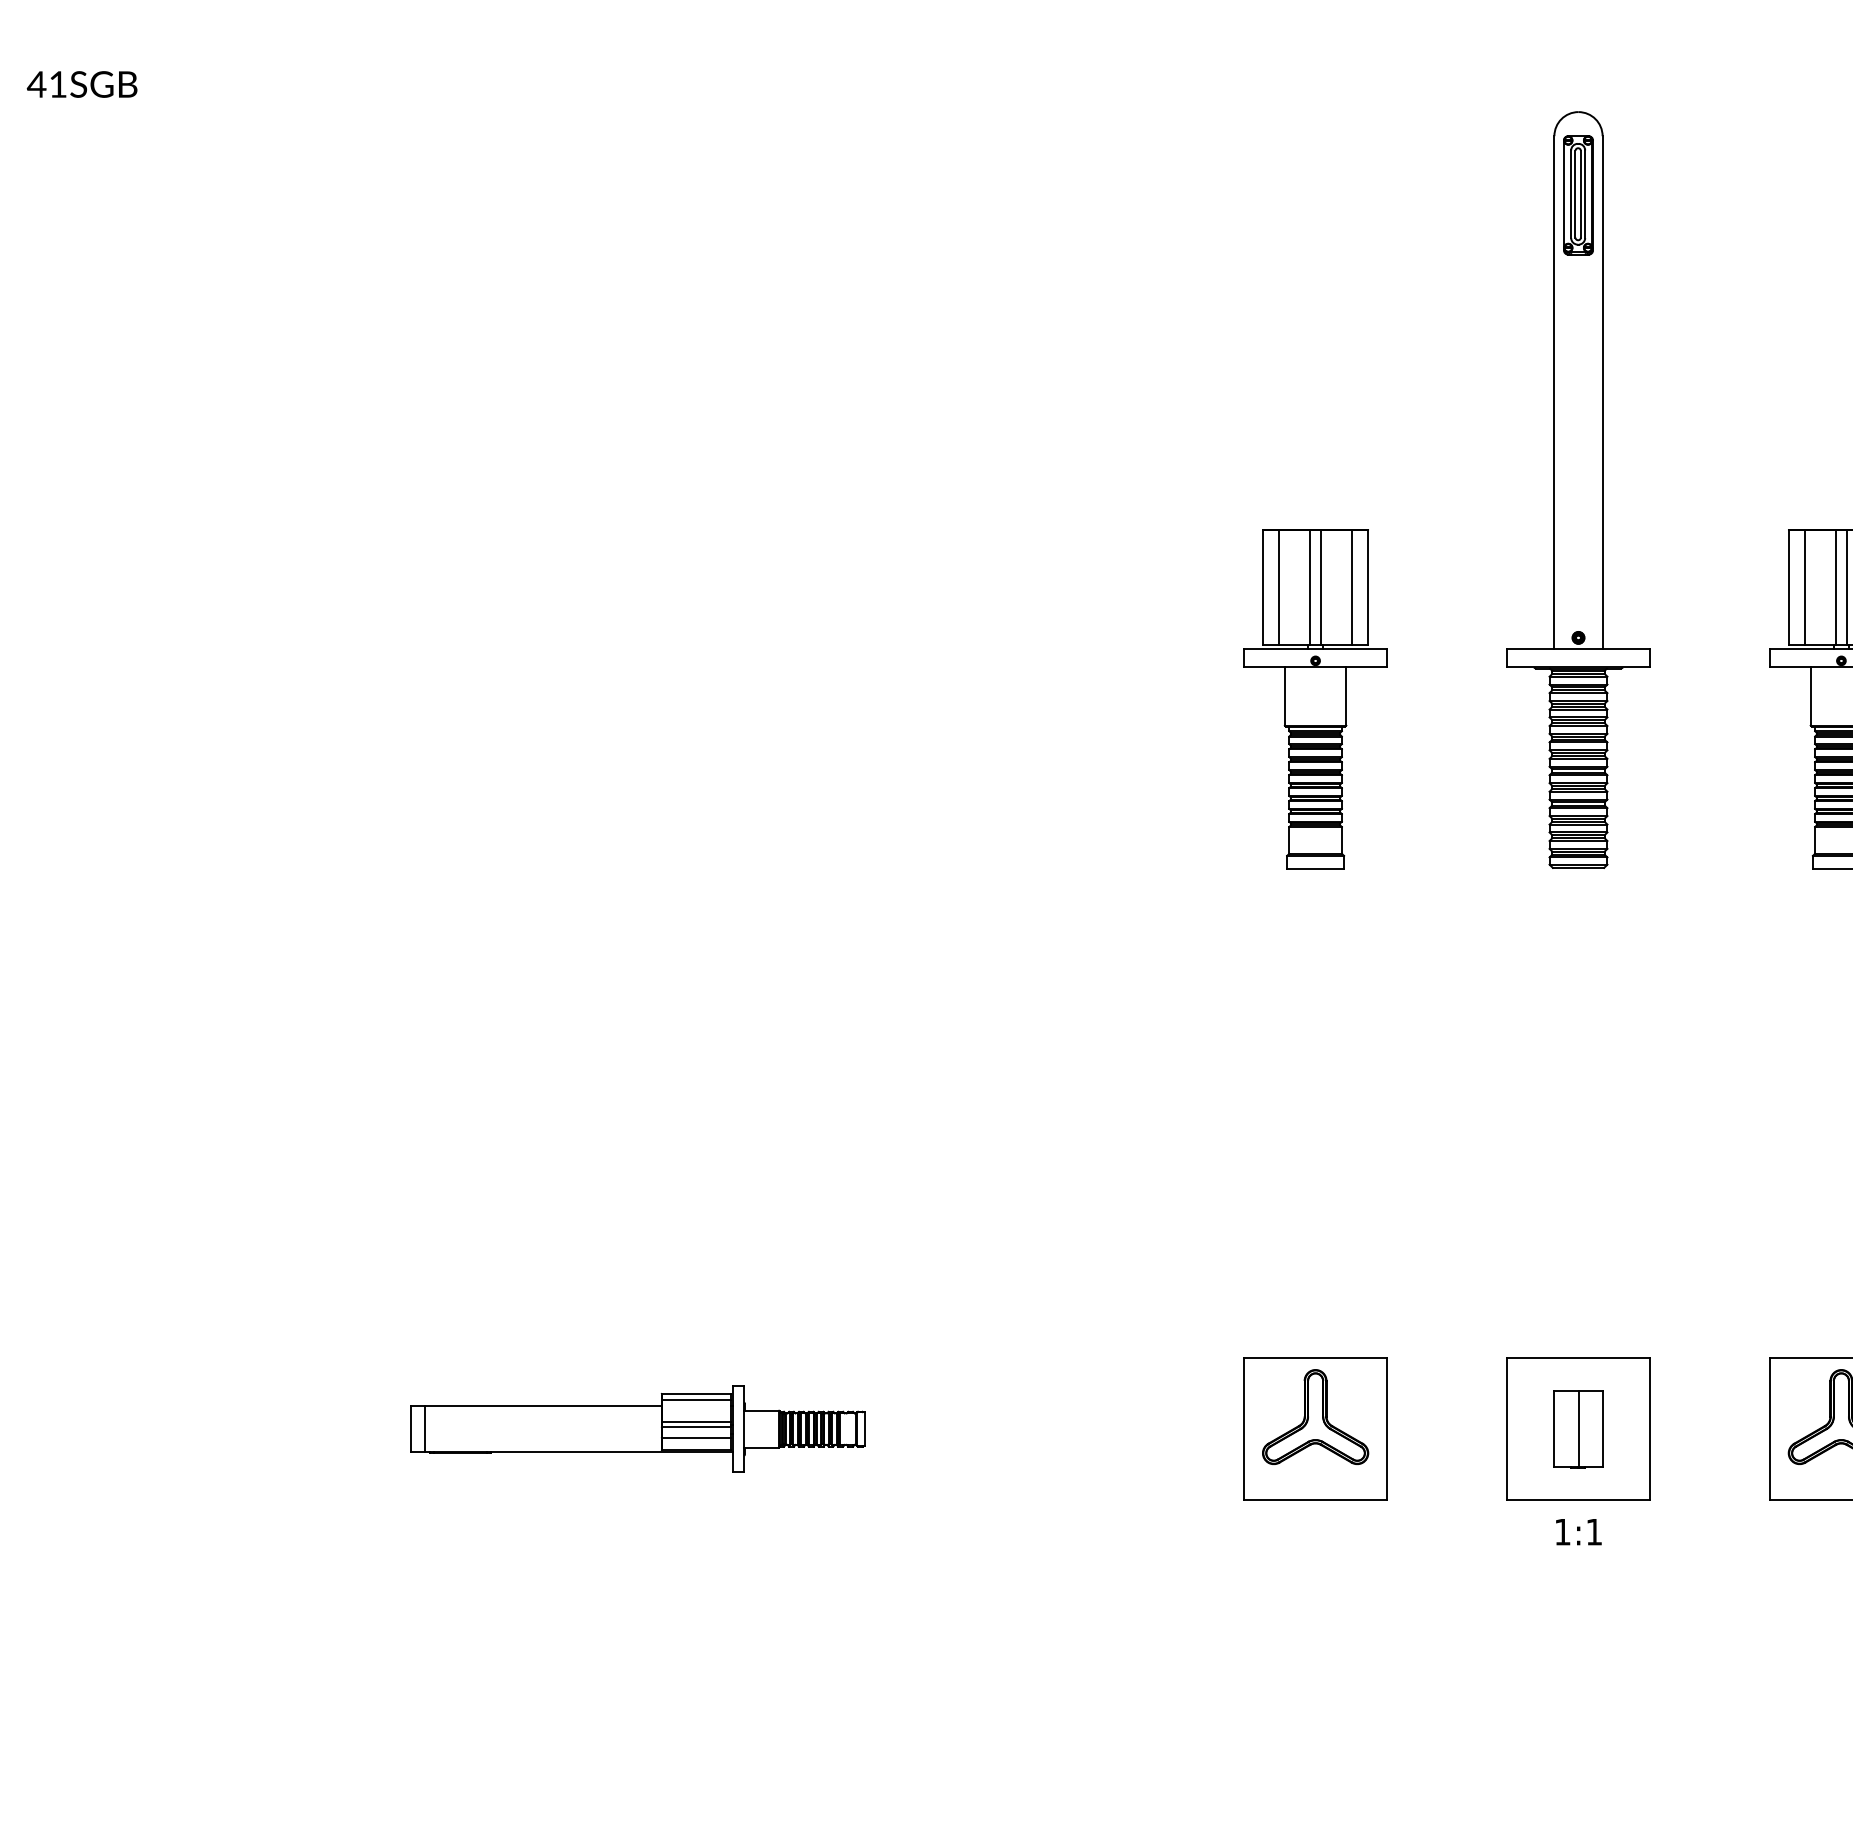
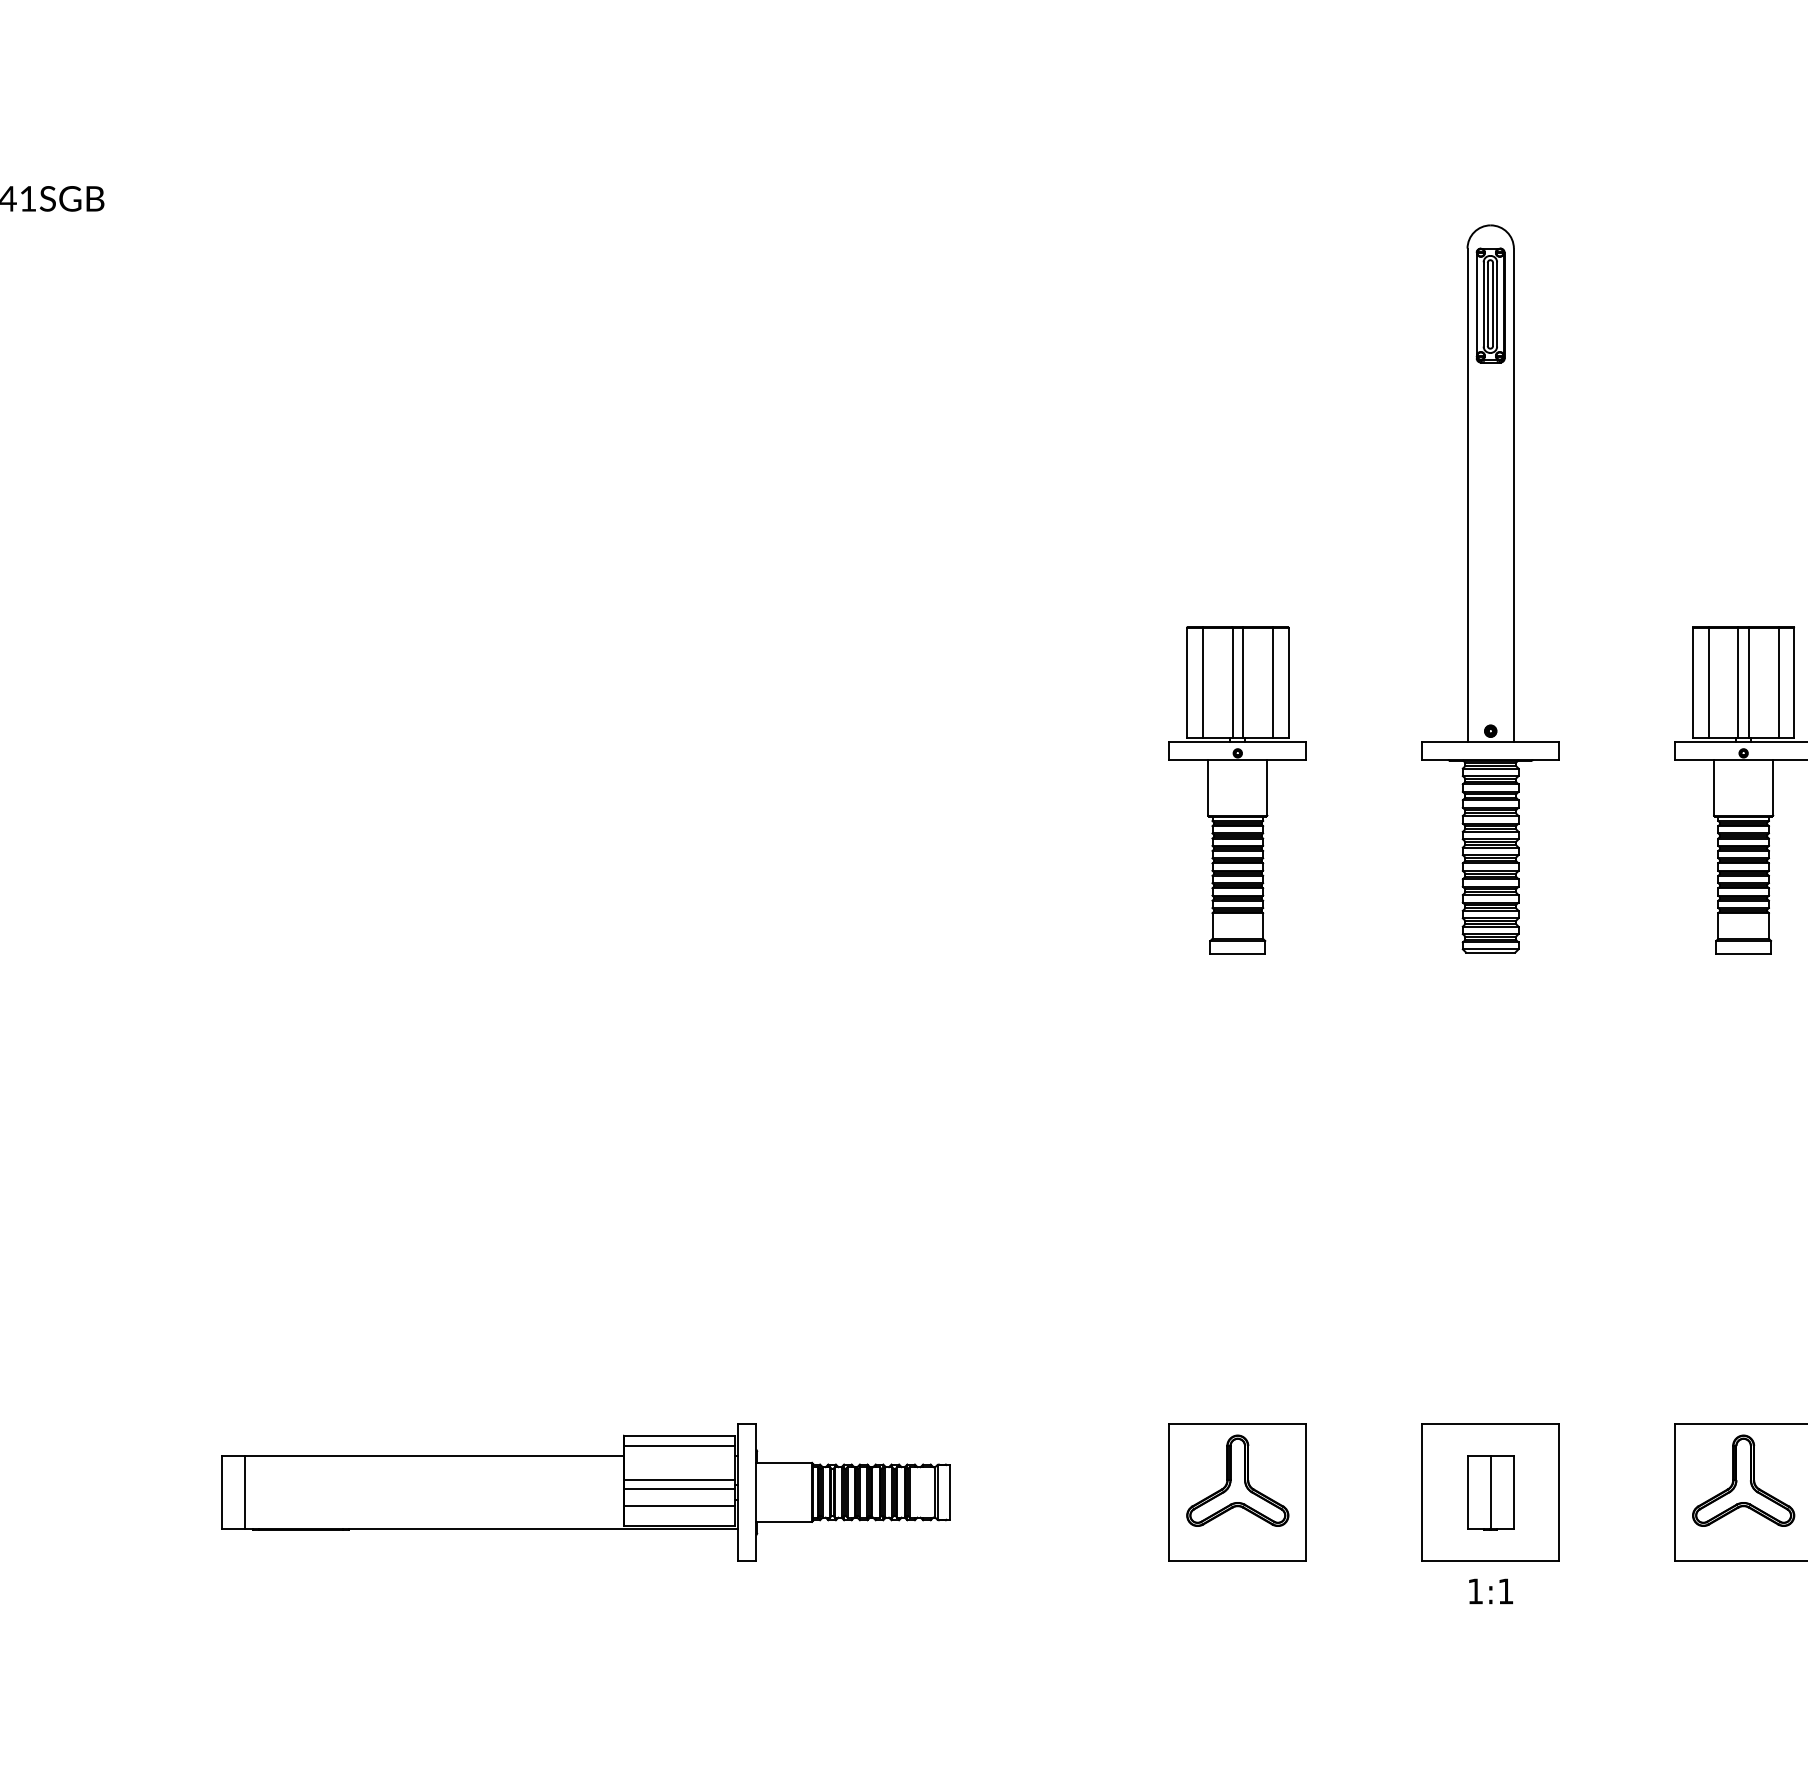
part: (637, 1429) -> (585, 1492), size x1.67

